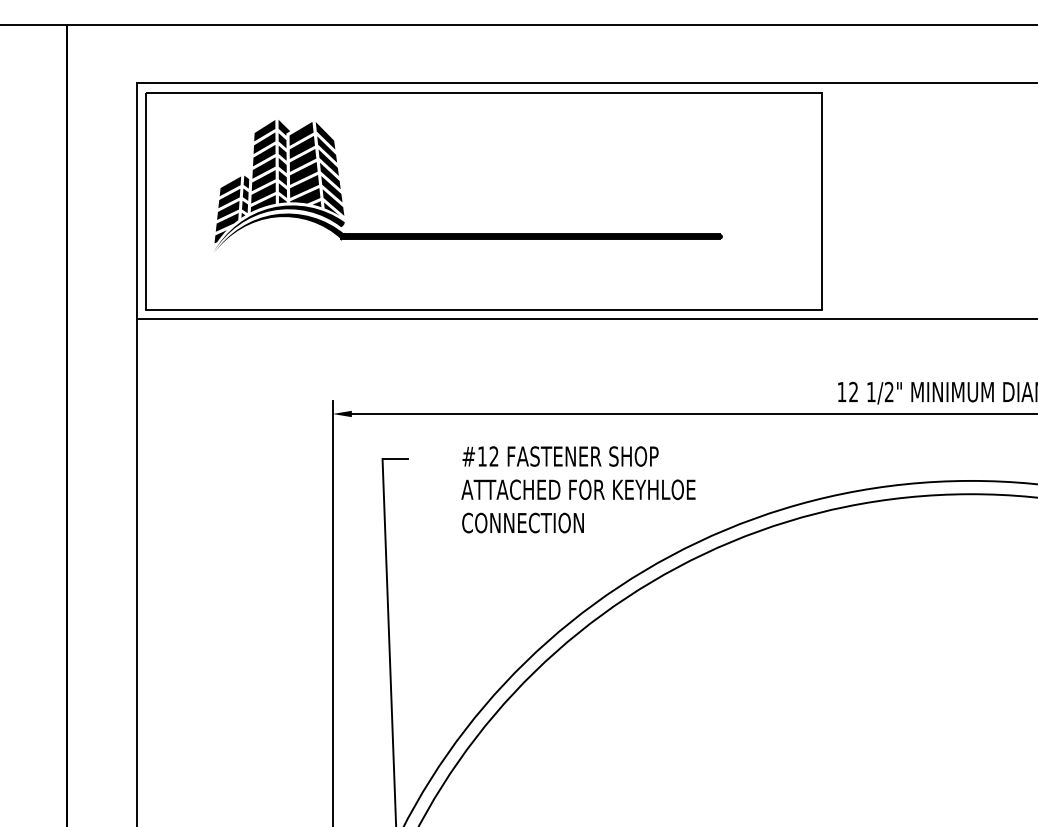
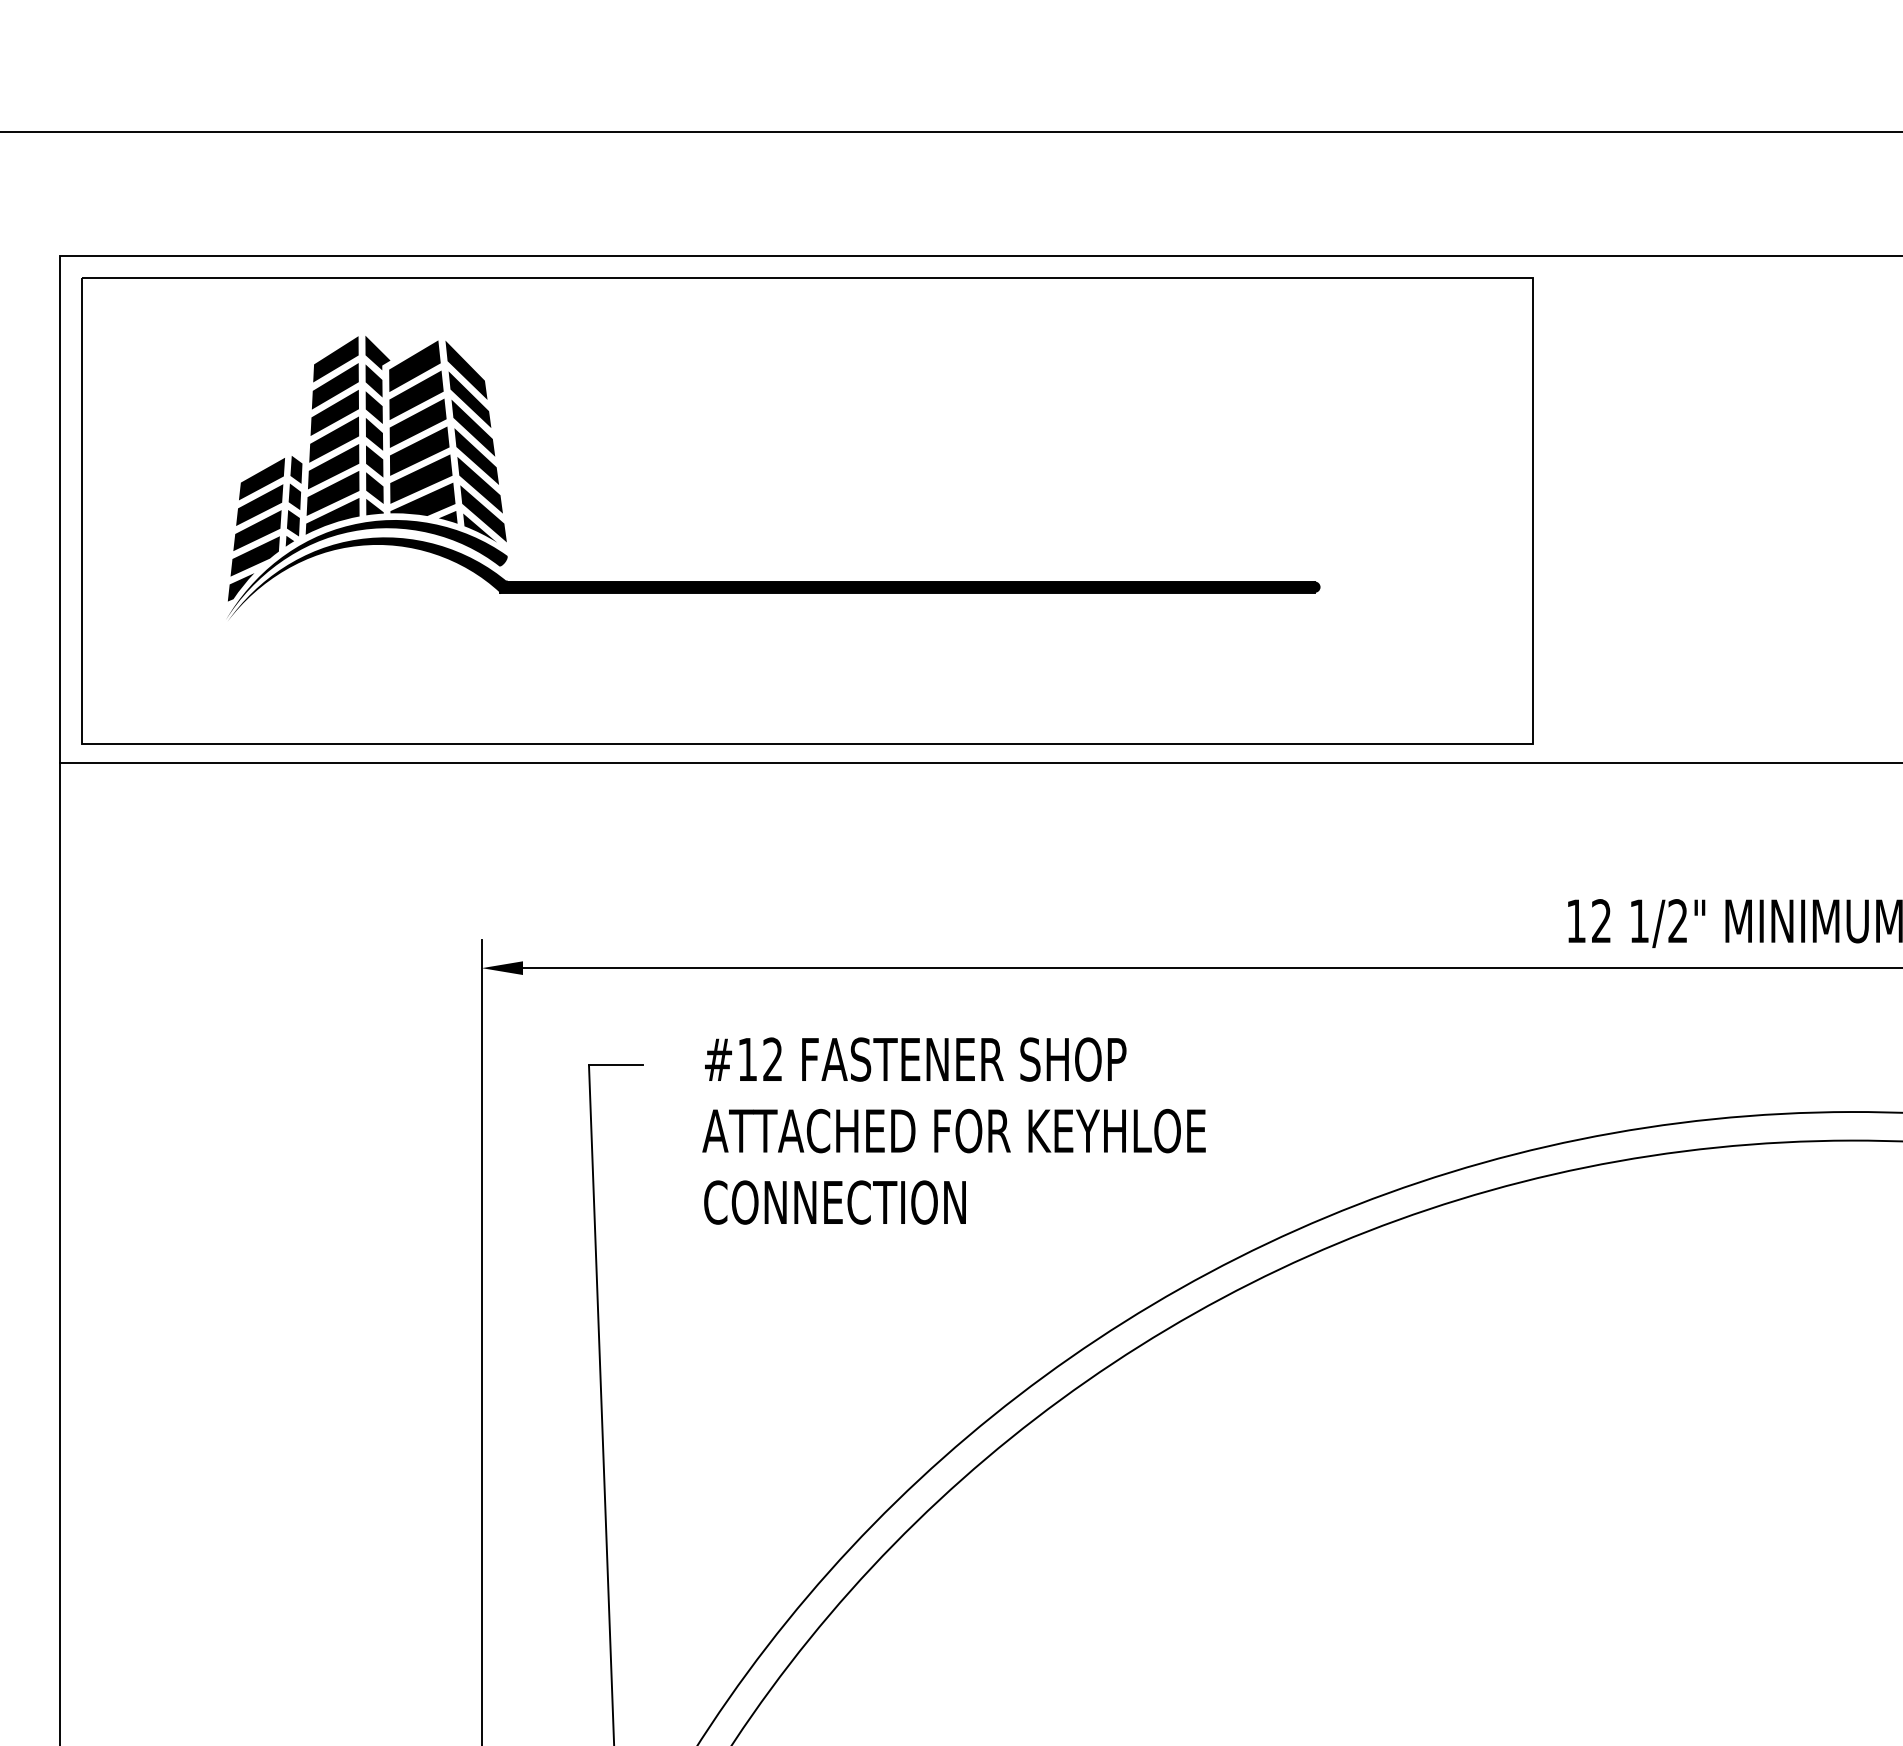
text: (578, 489) -> (954, 1130), moved

